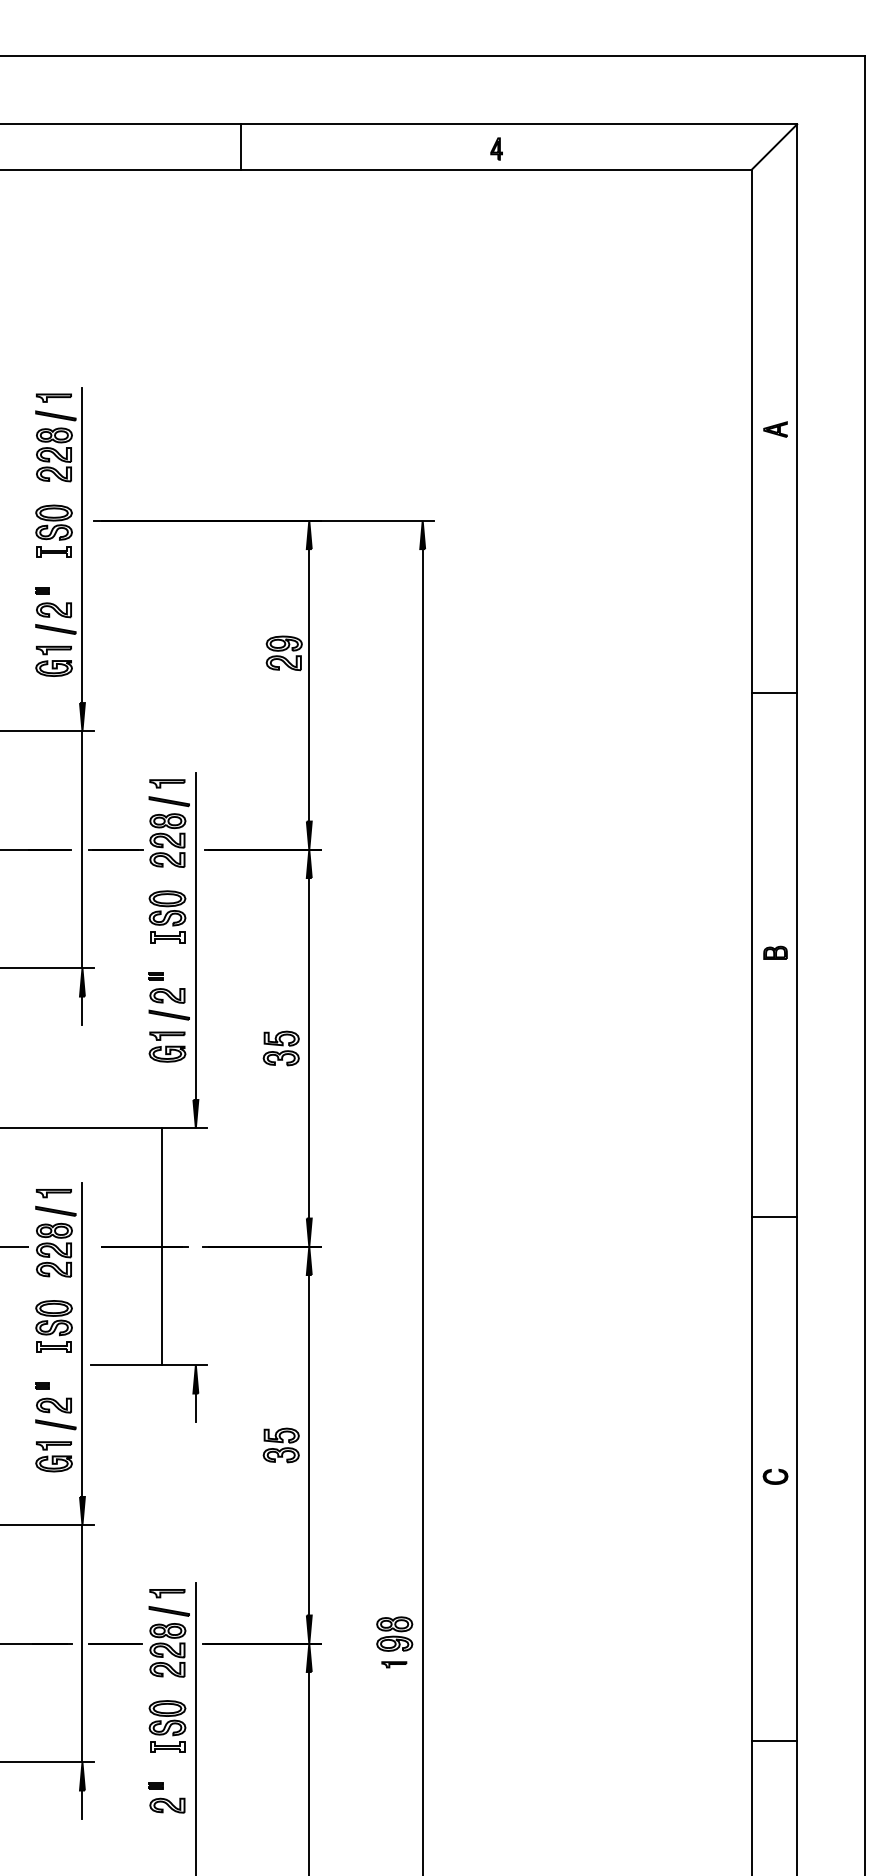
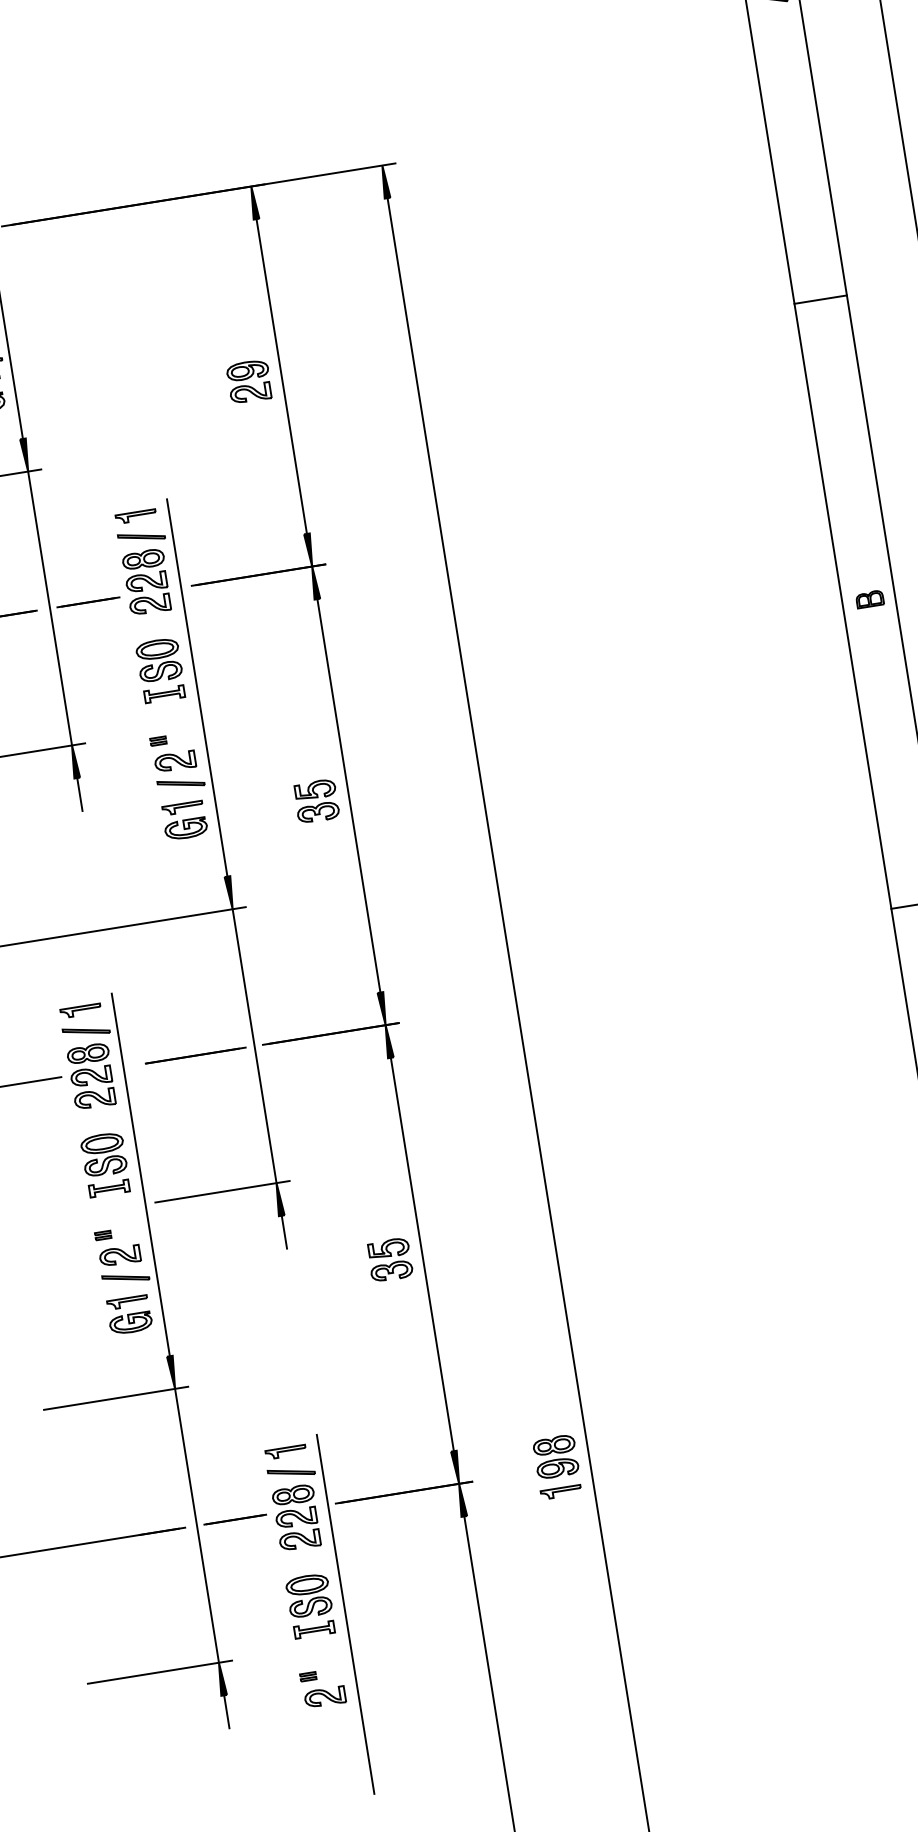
part: (283, 653) -> (248, 382), moved
line: (161, 1246) -> (254, 1045), moved
part: (394, 1664) -> (561, 1492), size x1.43

